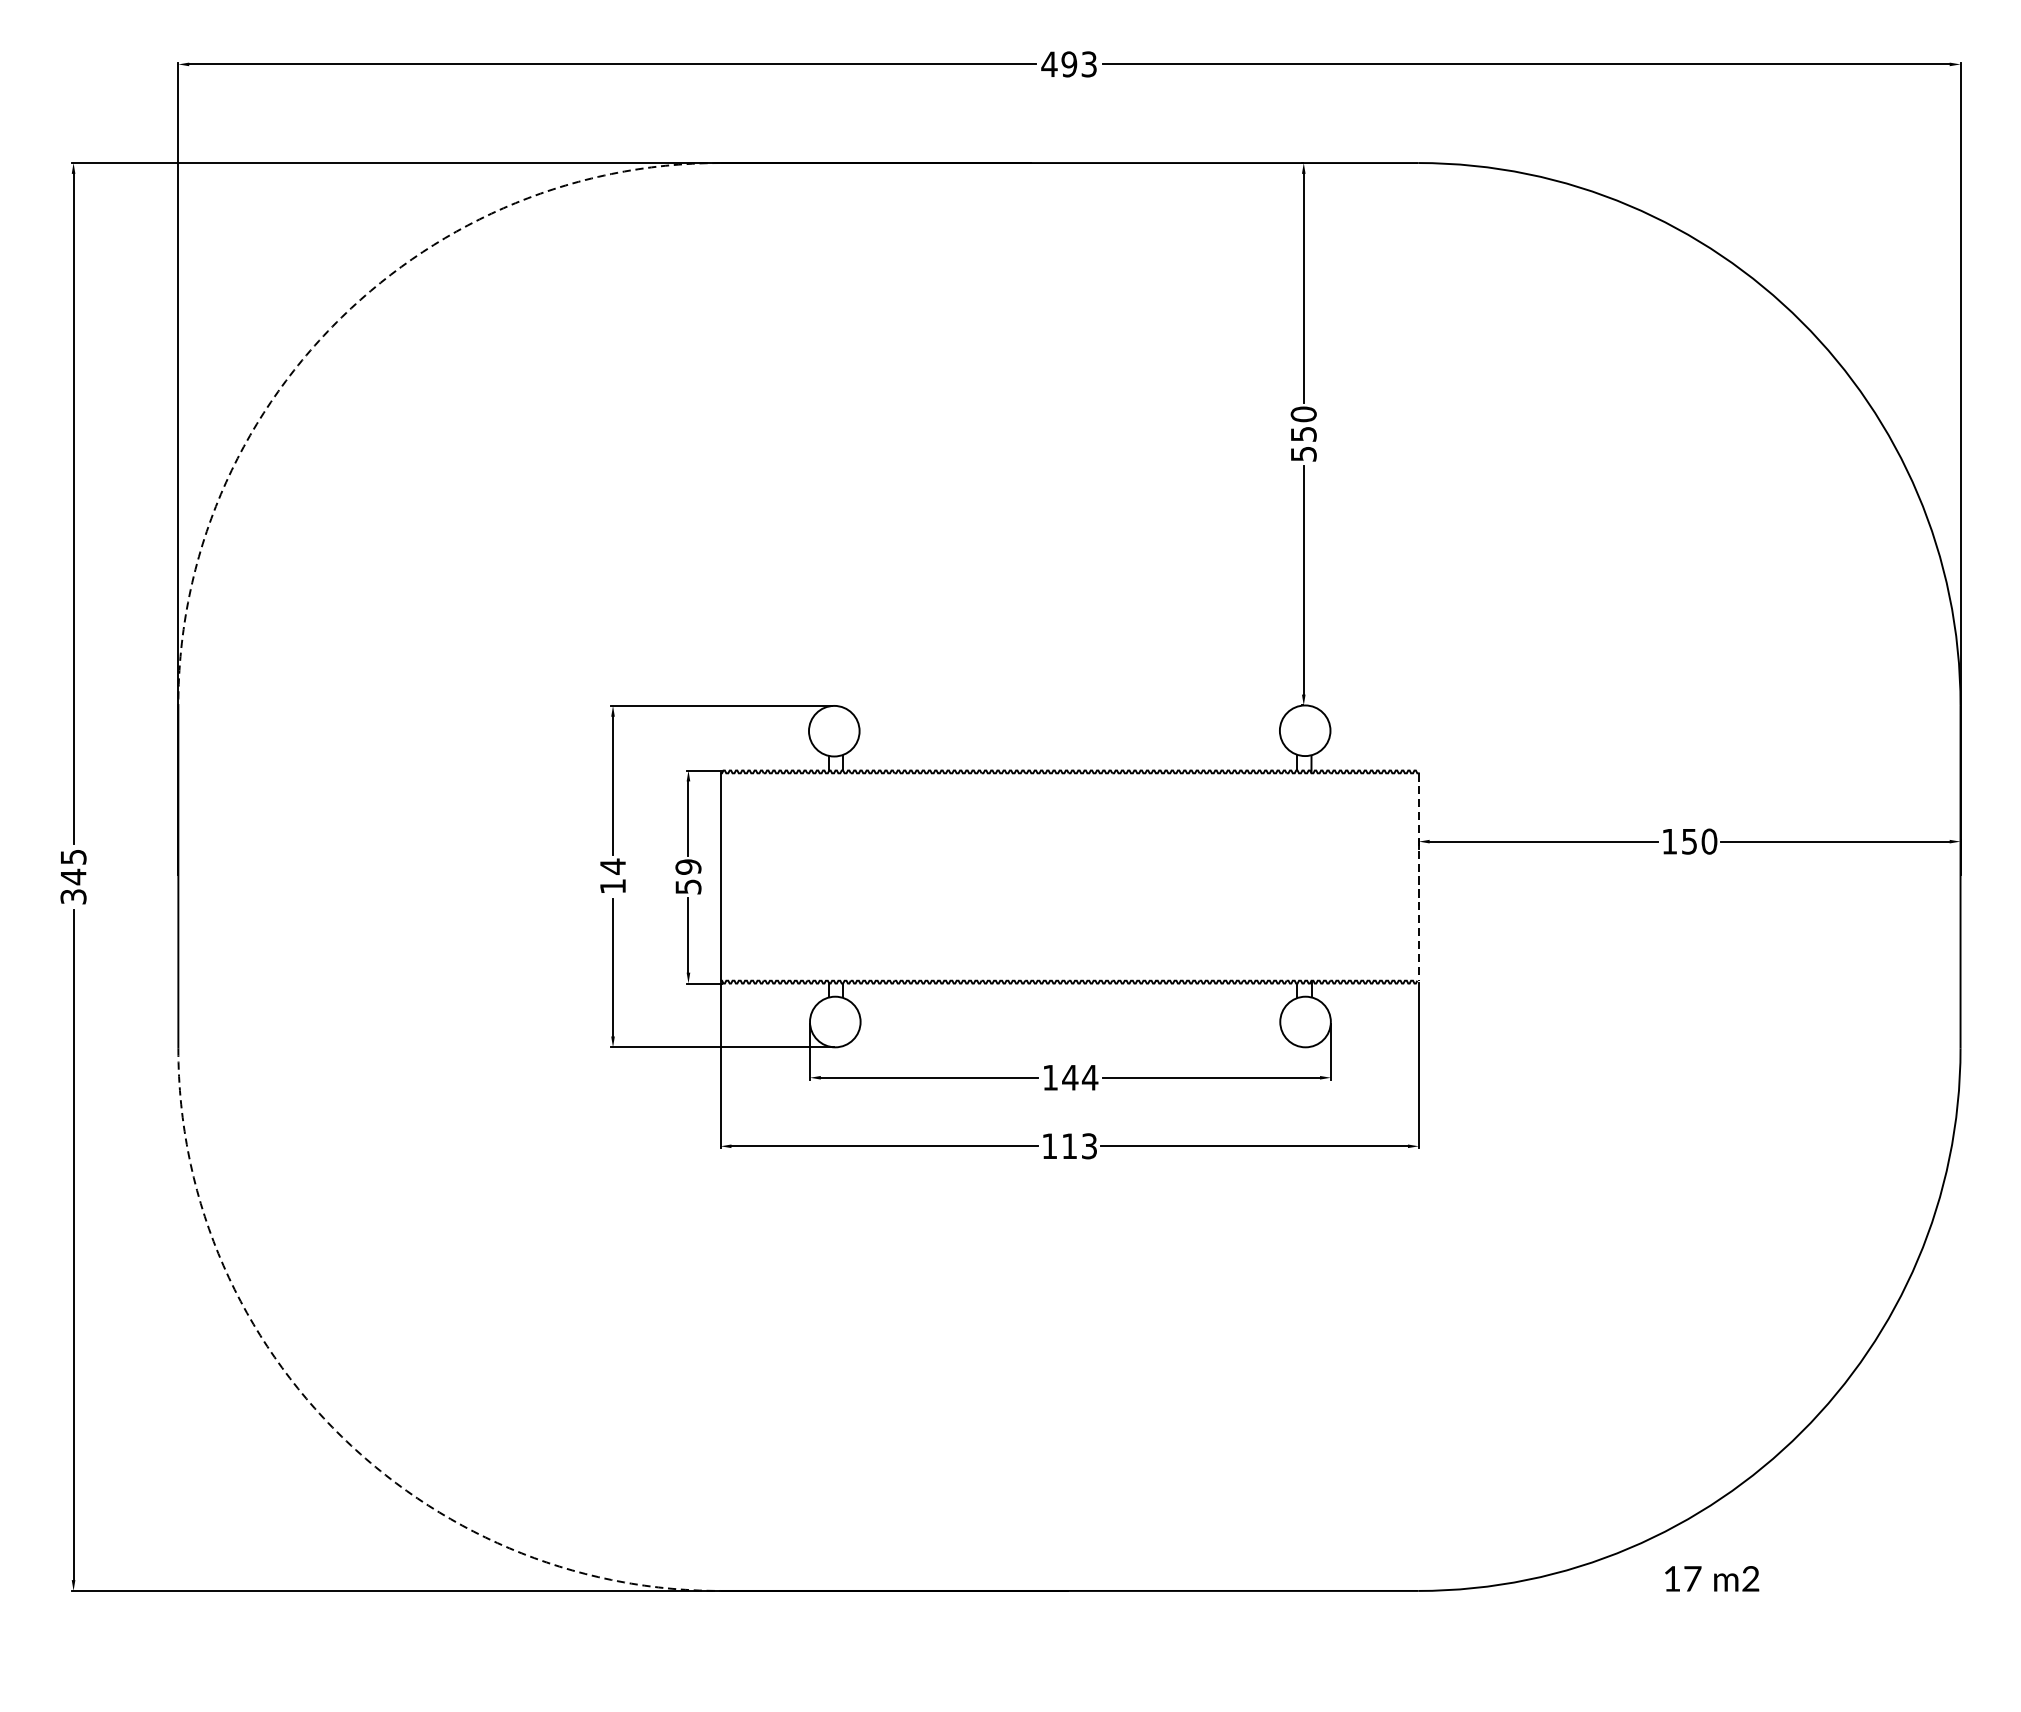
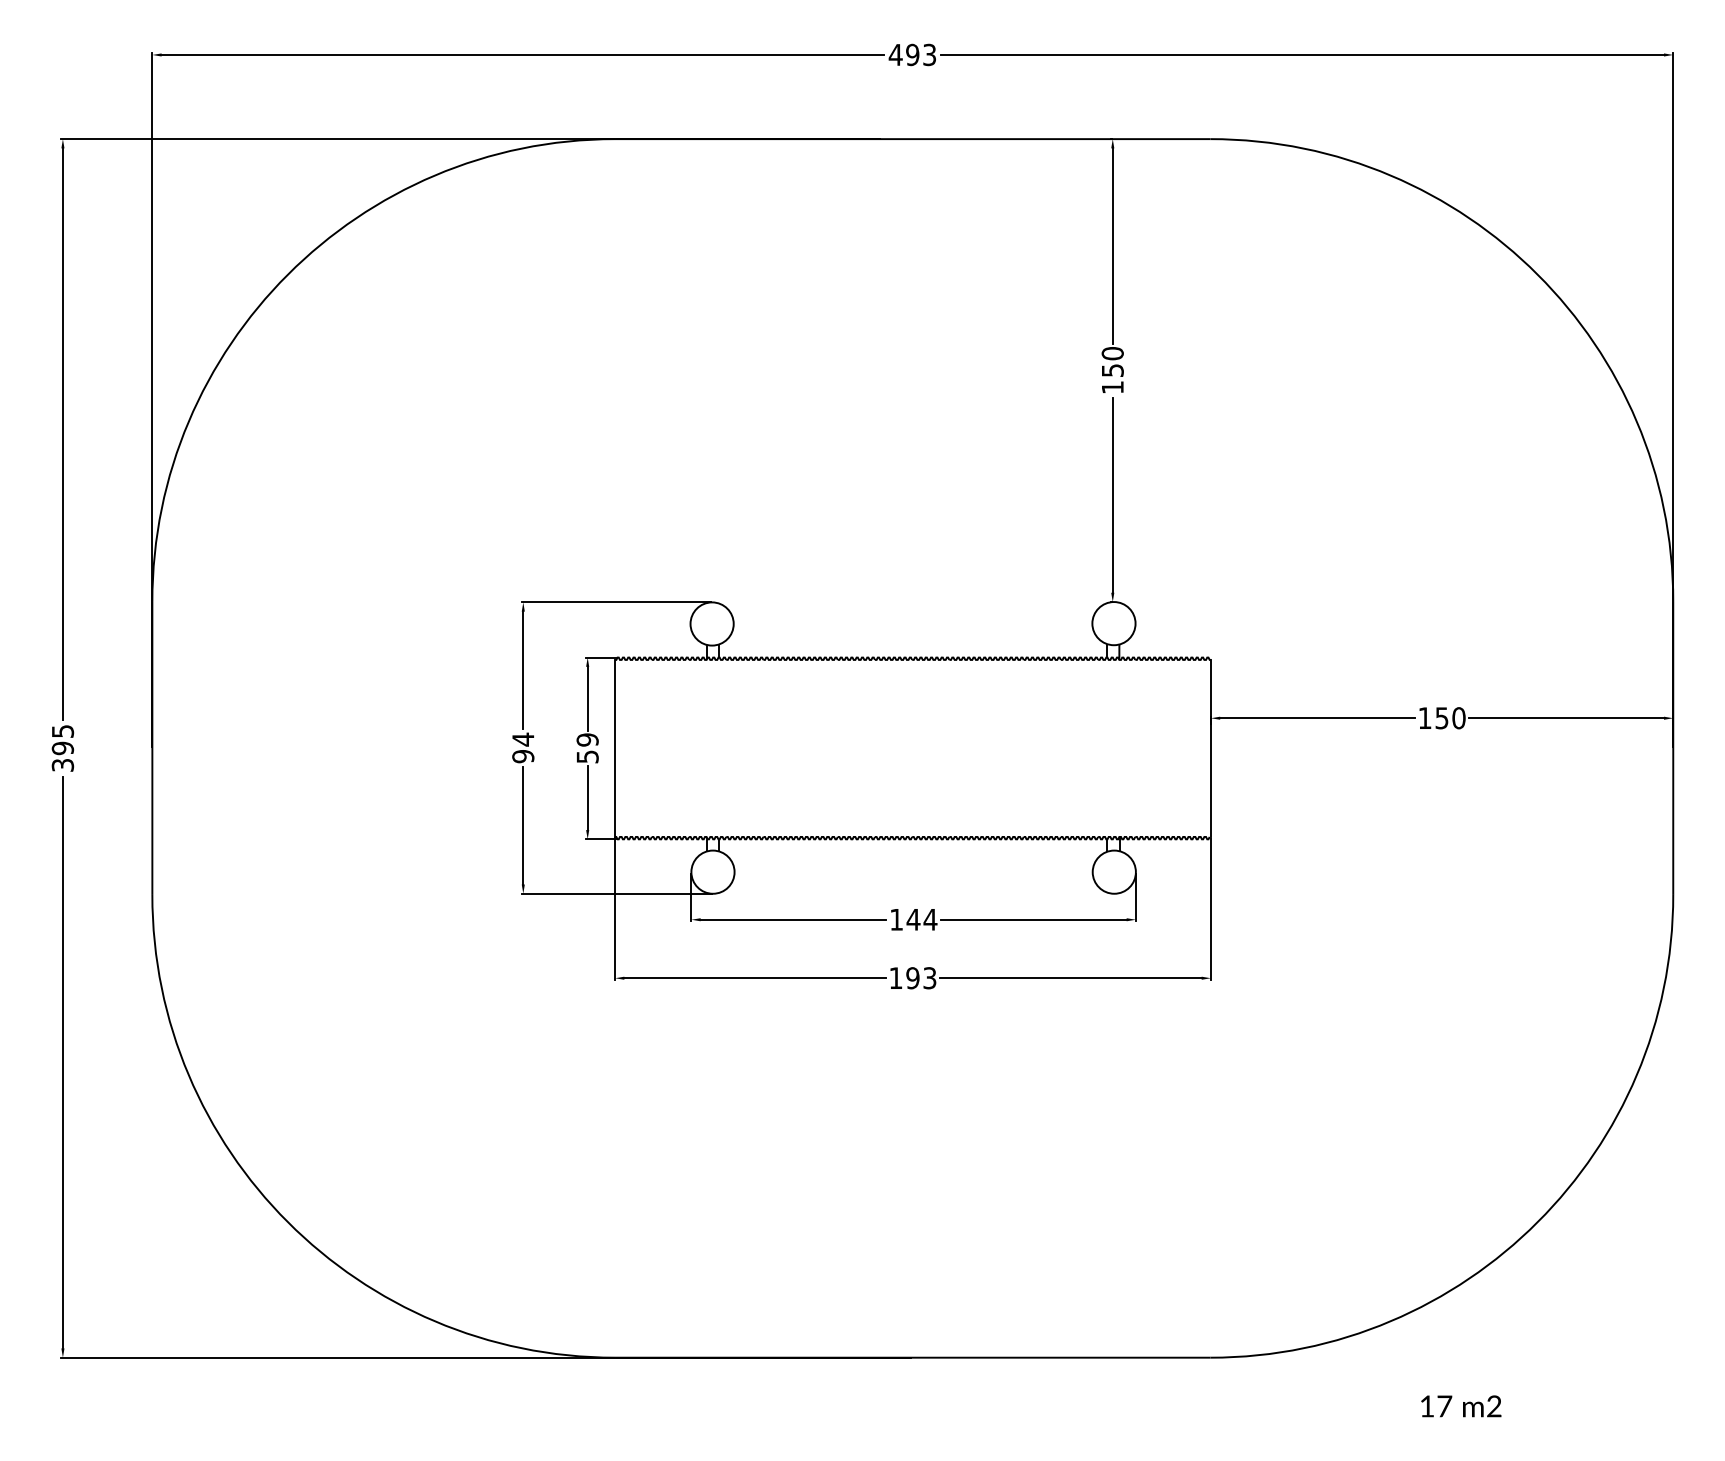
arc: (336, 321) -> (287, 274), dashed -> solid
text: (1303, 454) -> (1112, 387), 550 -> 150
text: (73, 877) -> (62, 748), 345 -> 395
line: (1418, 878) -> (1210, 749), dashed -> solid
text: (613, 886) -> (523, 756), 14 -> 94
text: (1069, 1146) -> (912, 978), 113 -> 193
arc: (336, 1432) -> (287, 1222), dashed -> solid
text: (1712, 1579) -> (1461, 1406), moved

